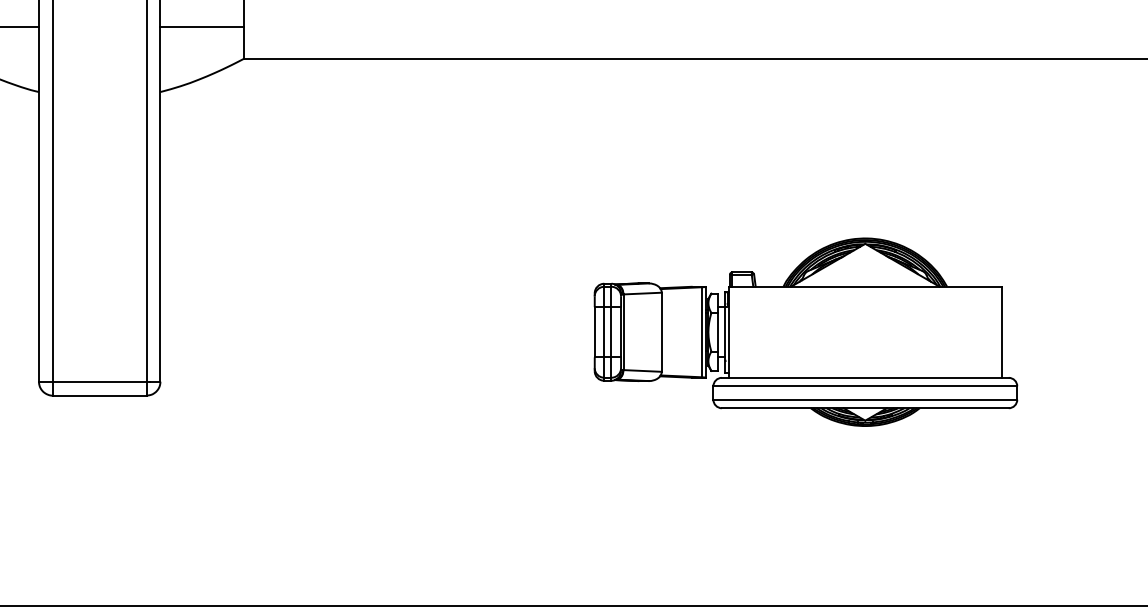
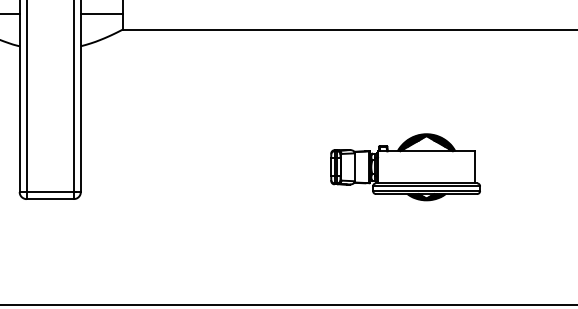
part: (805, 332) -> (405, 167), size x0.7

